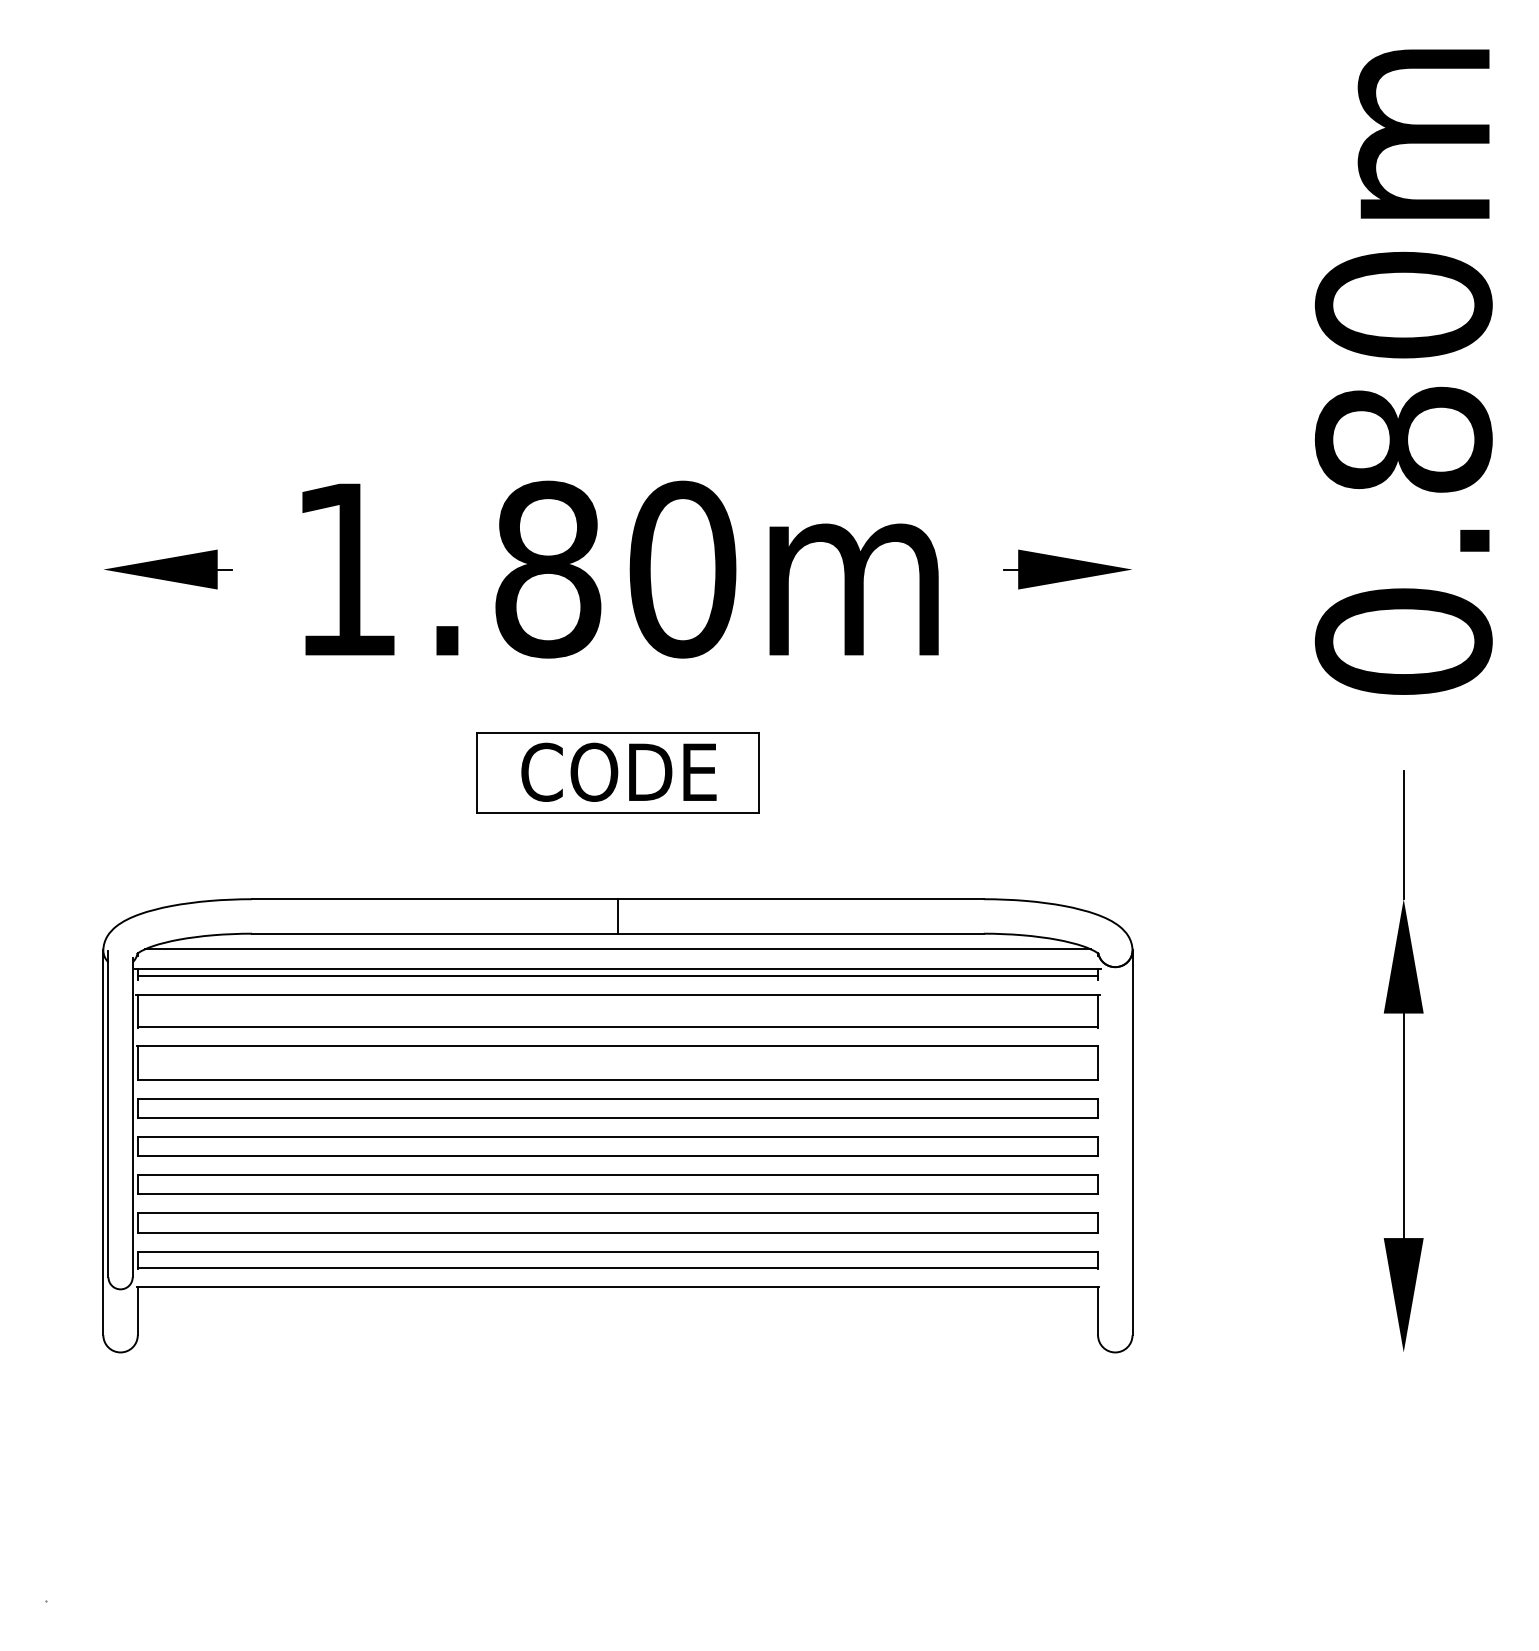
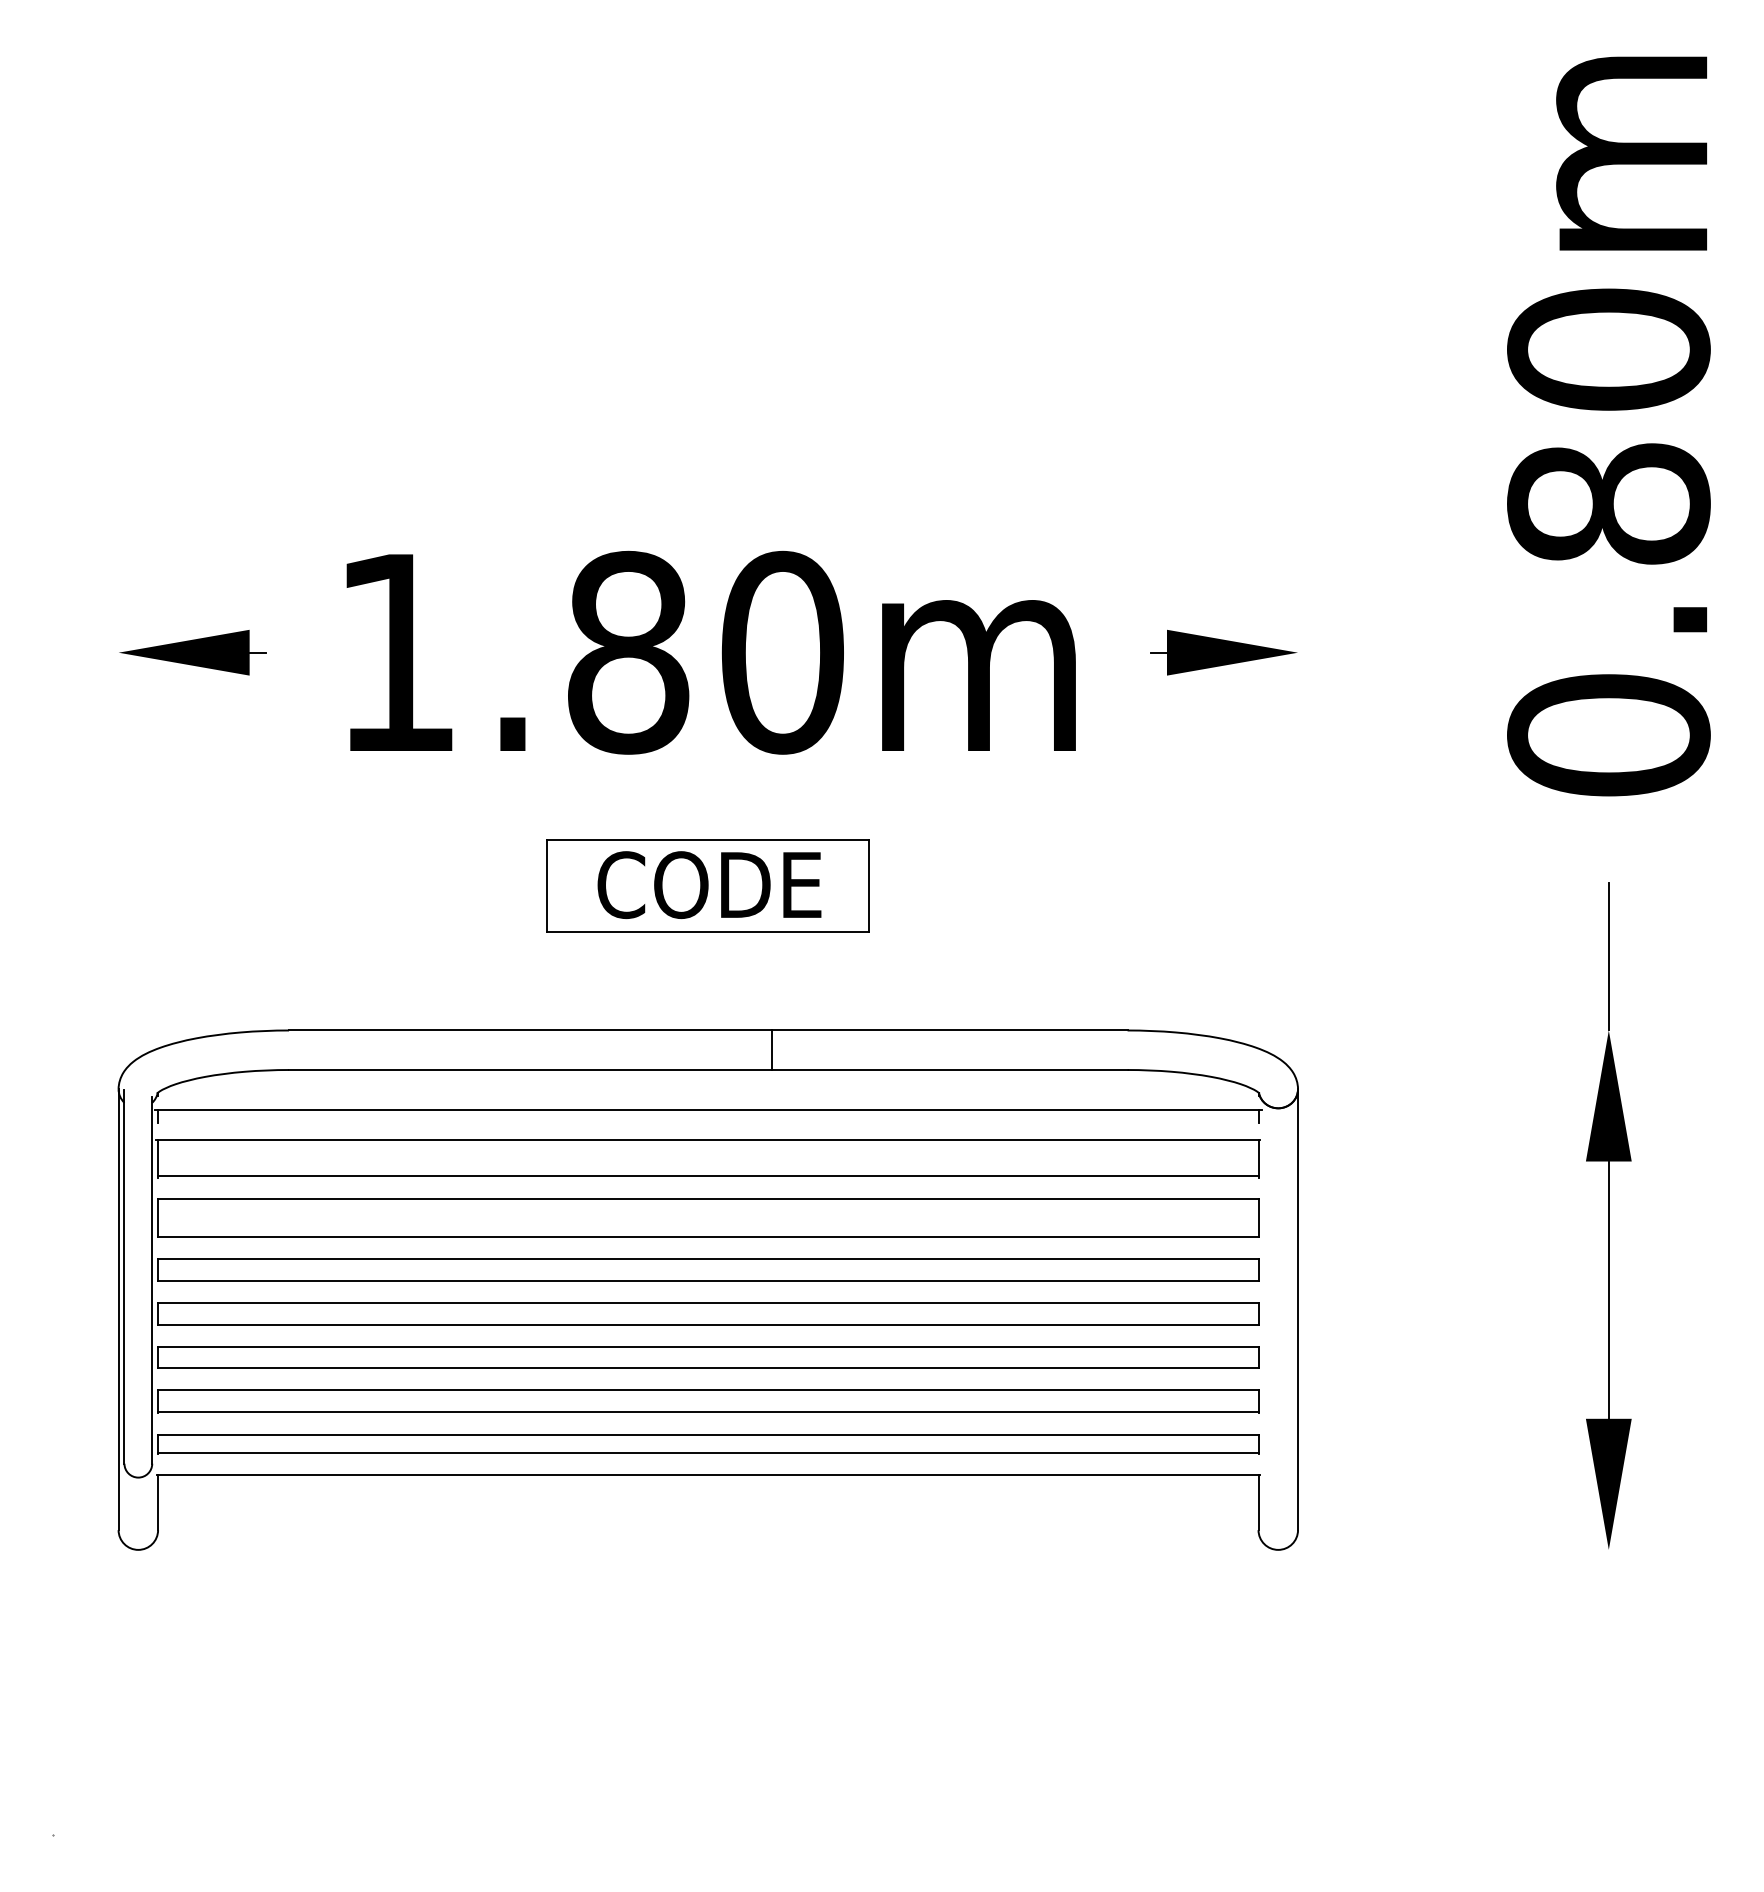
line: (618, 916) -> (772, 1050), moved
line: (618, 948) -> (708, 1087), removed
line: (618, 976) -> (708, 1118), removed

